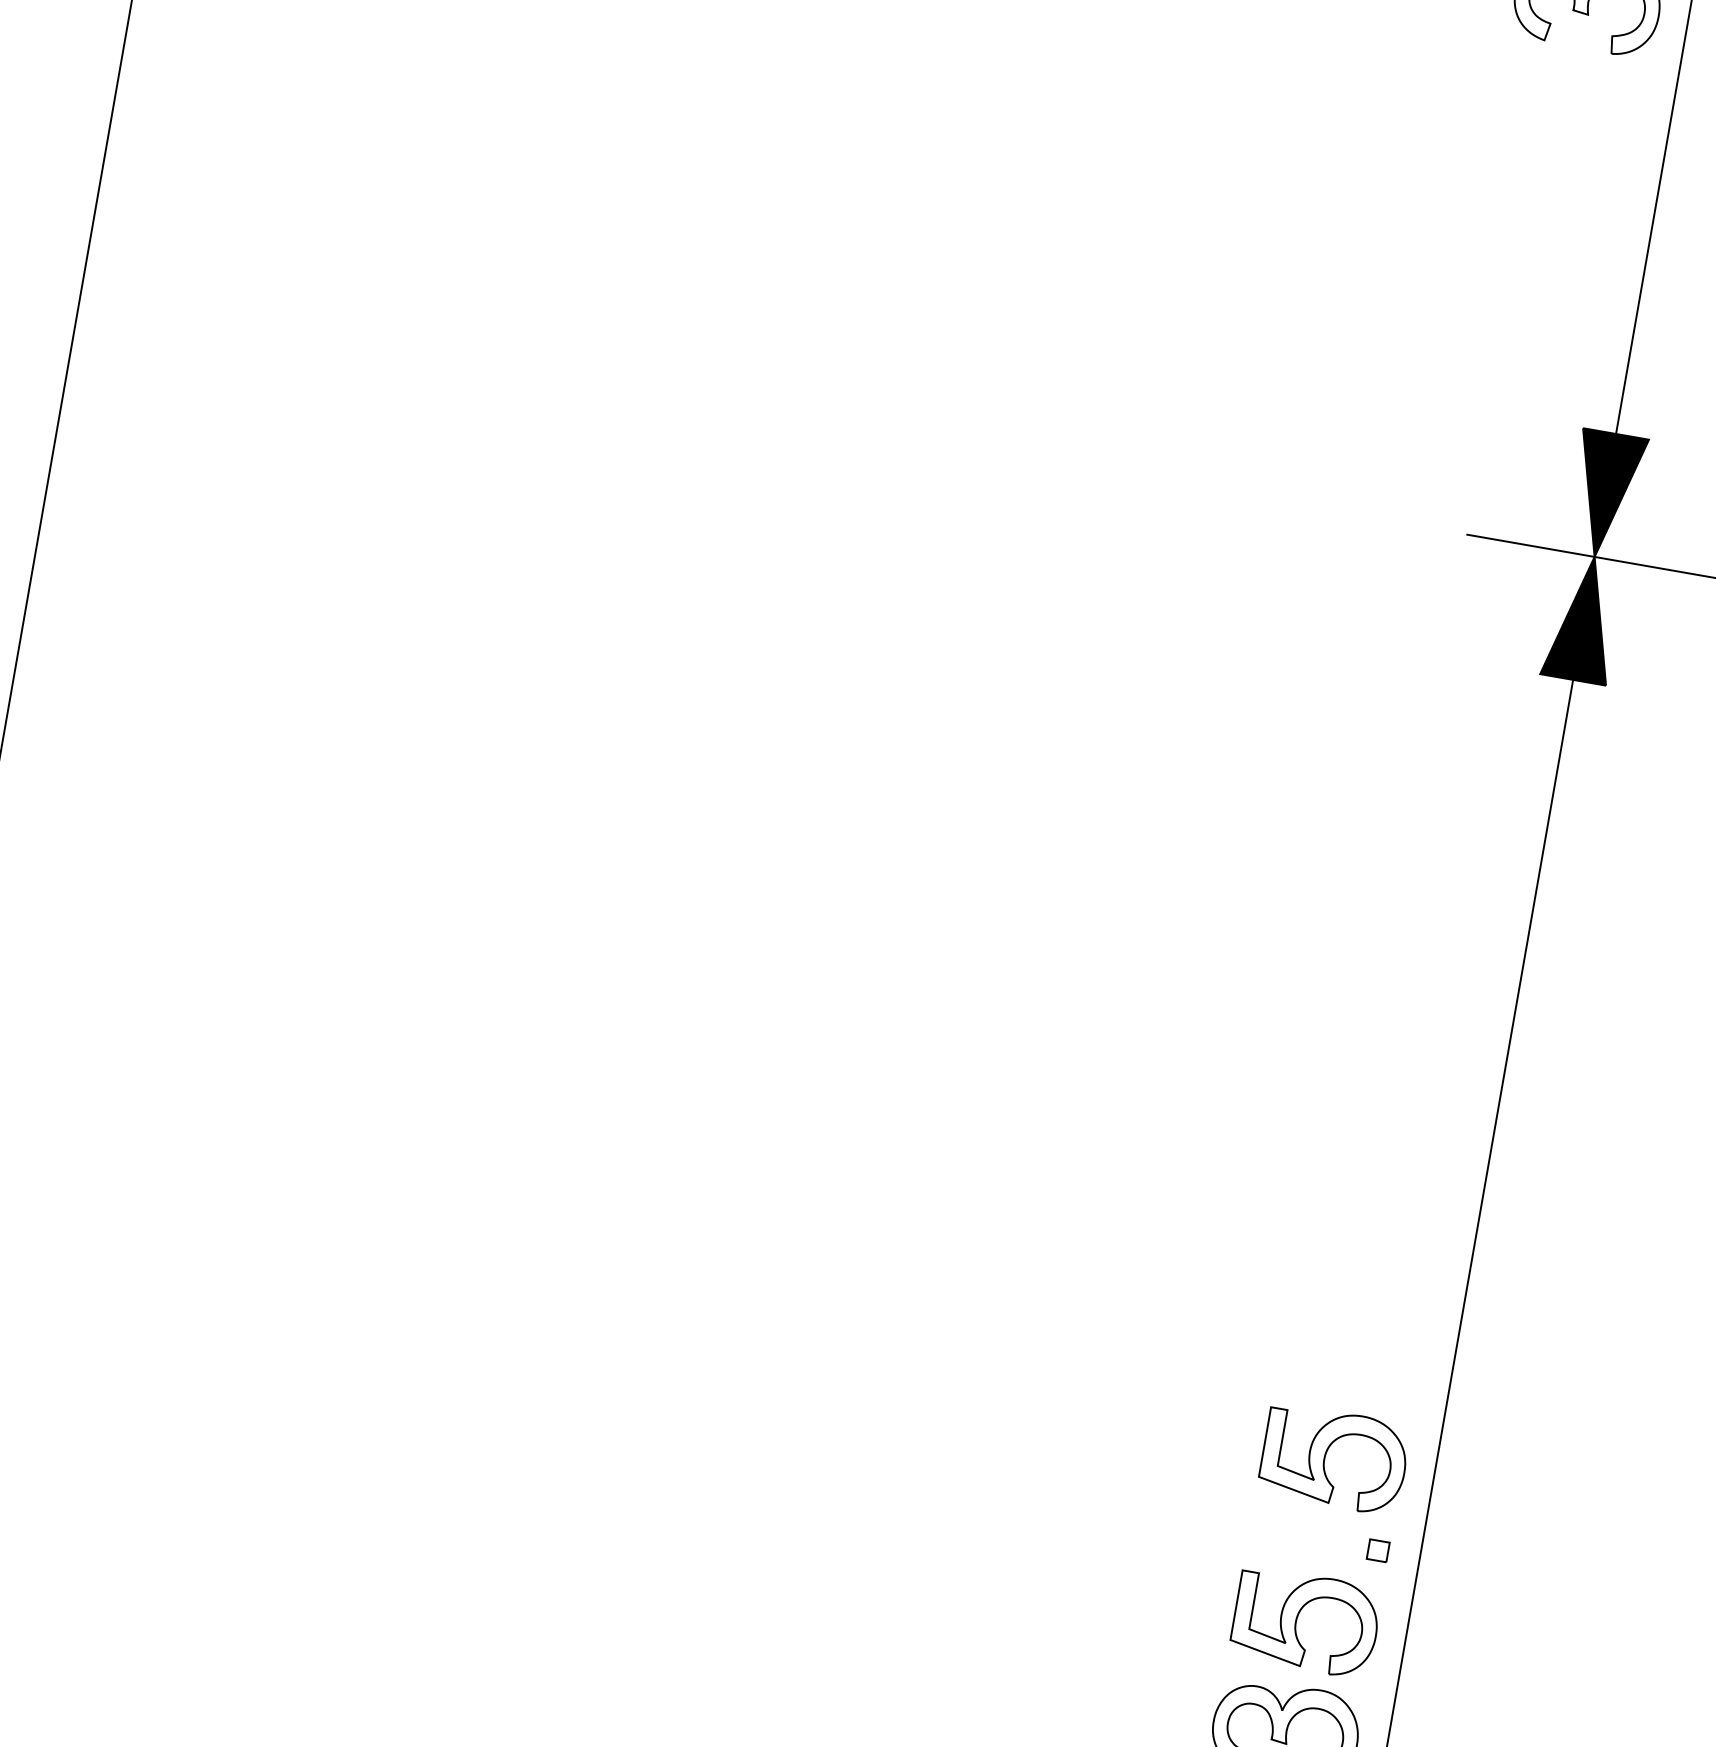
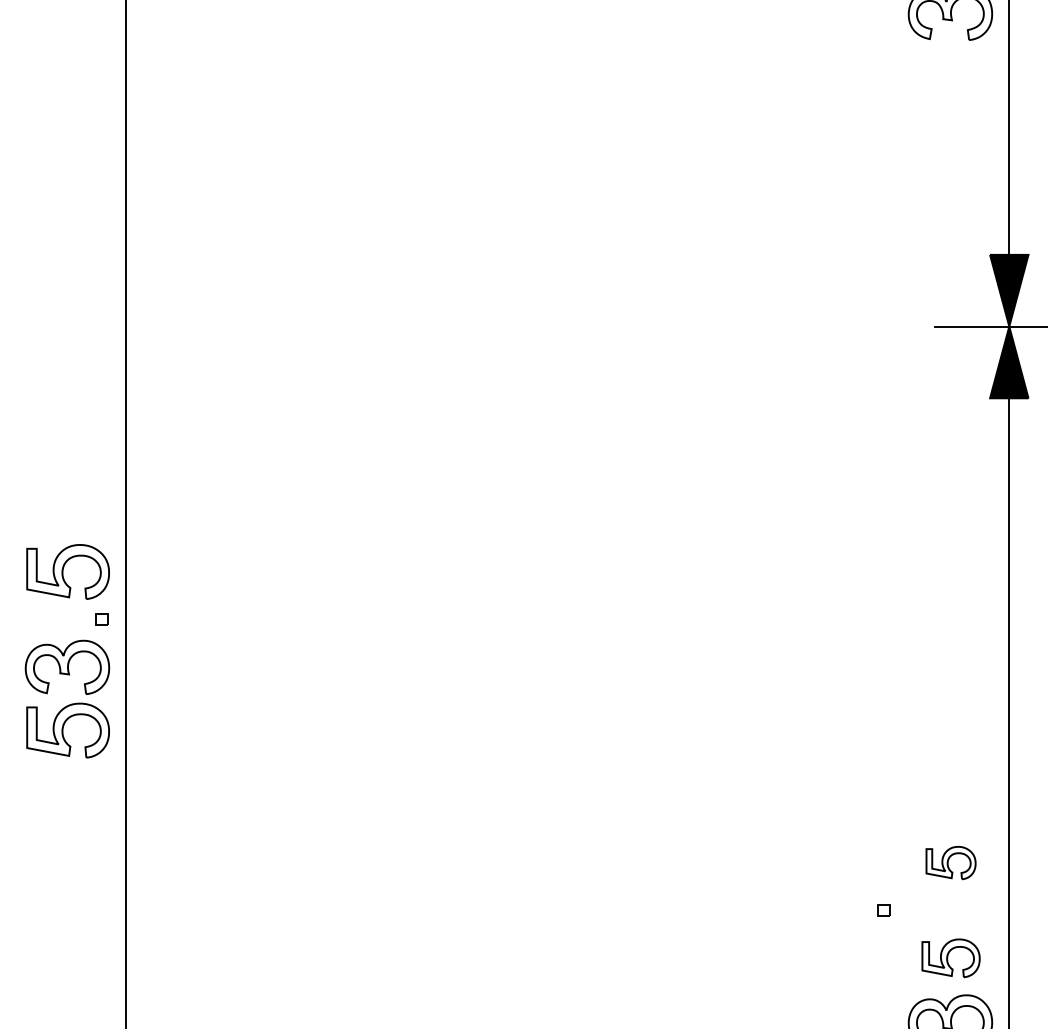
part: (1333, 1458) -> (950, 862), size x0.6
part: (1377, 1550) -> (883, 910), moved
part: (1304, 1622) -> (950, 958), size x0.7

